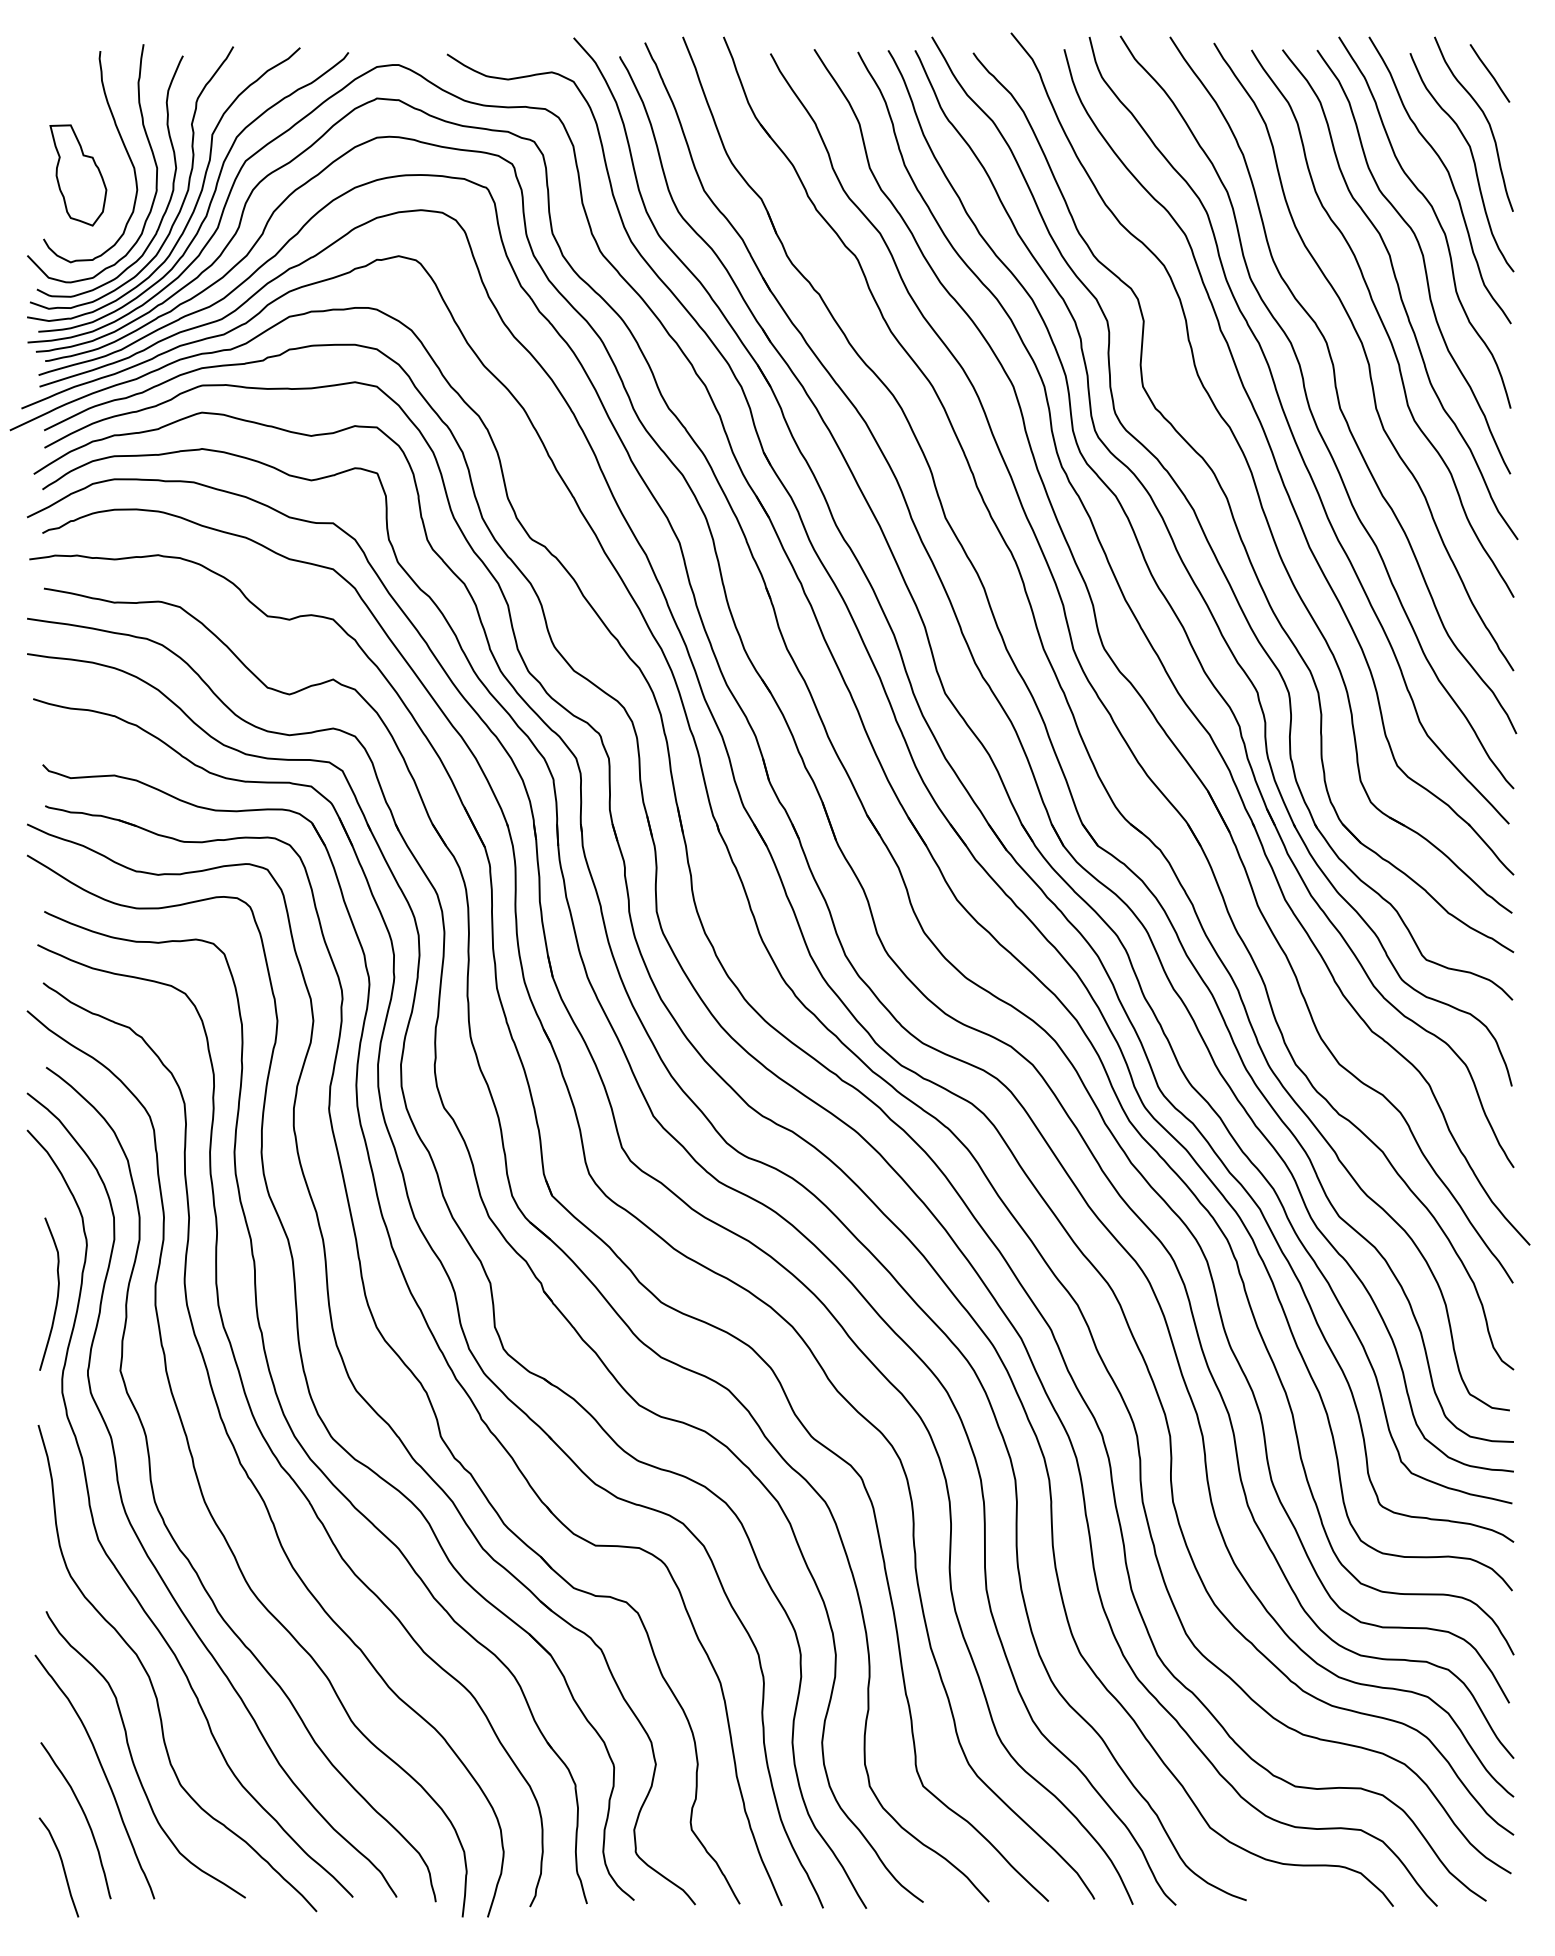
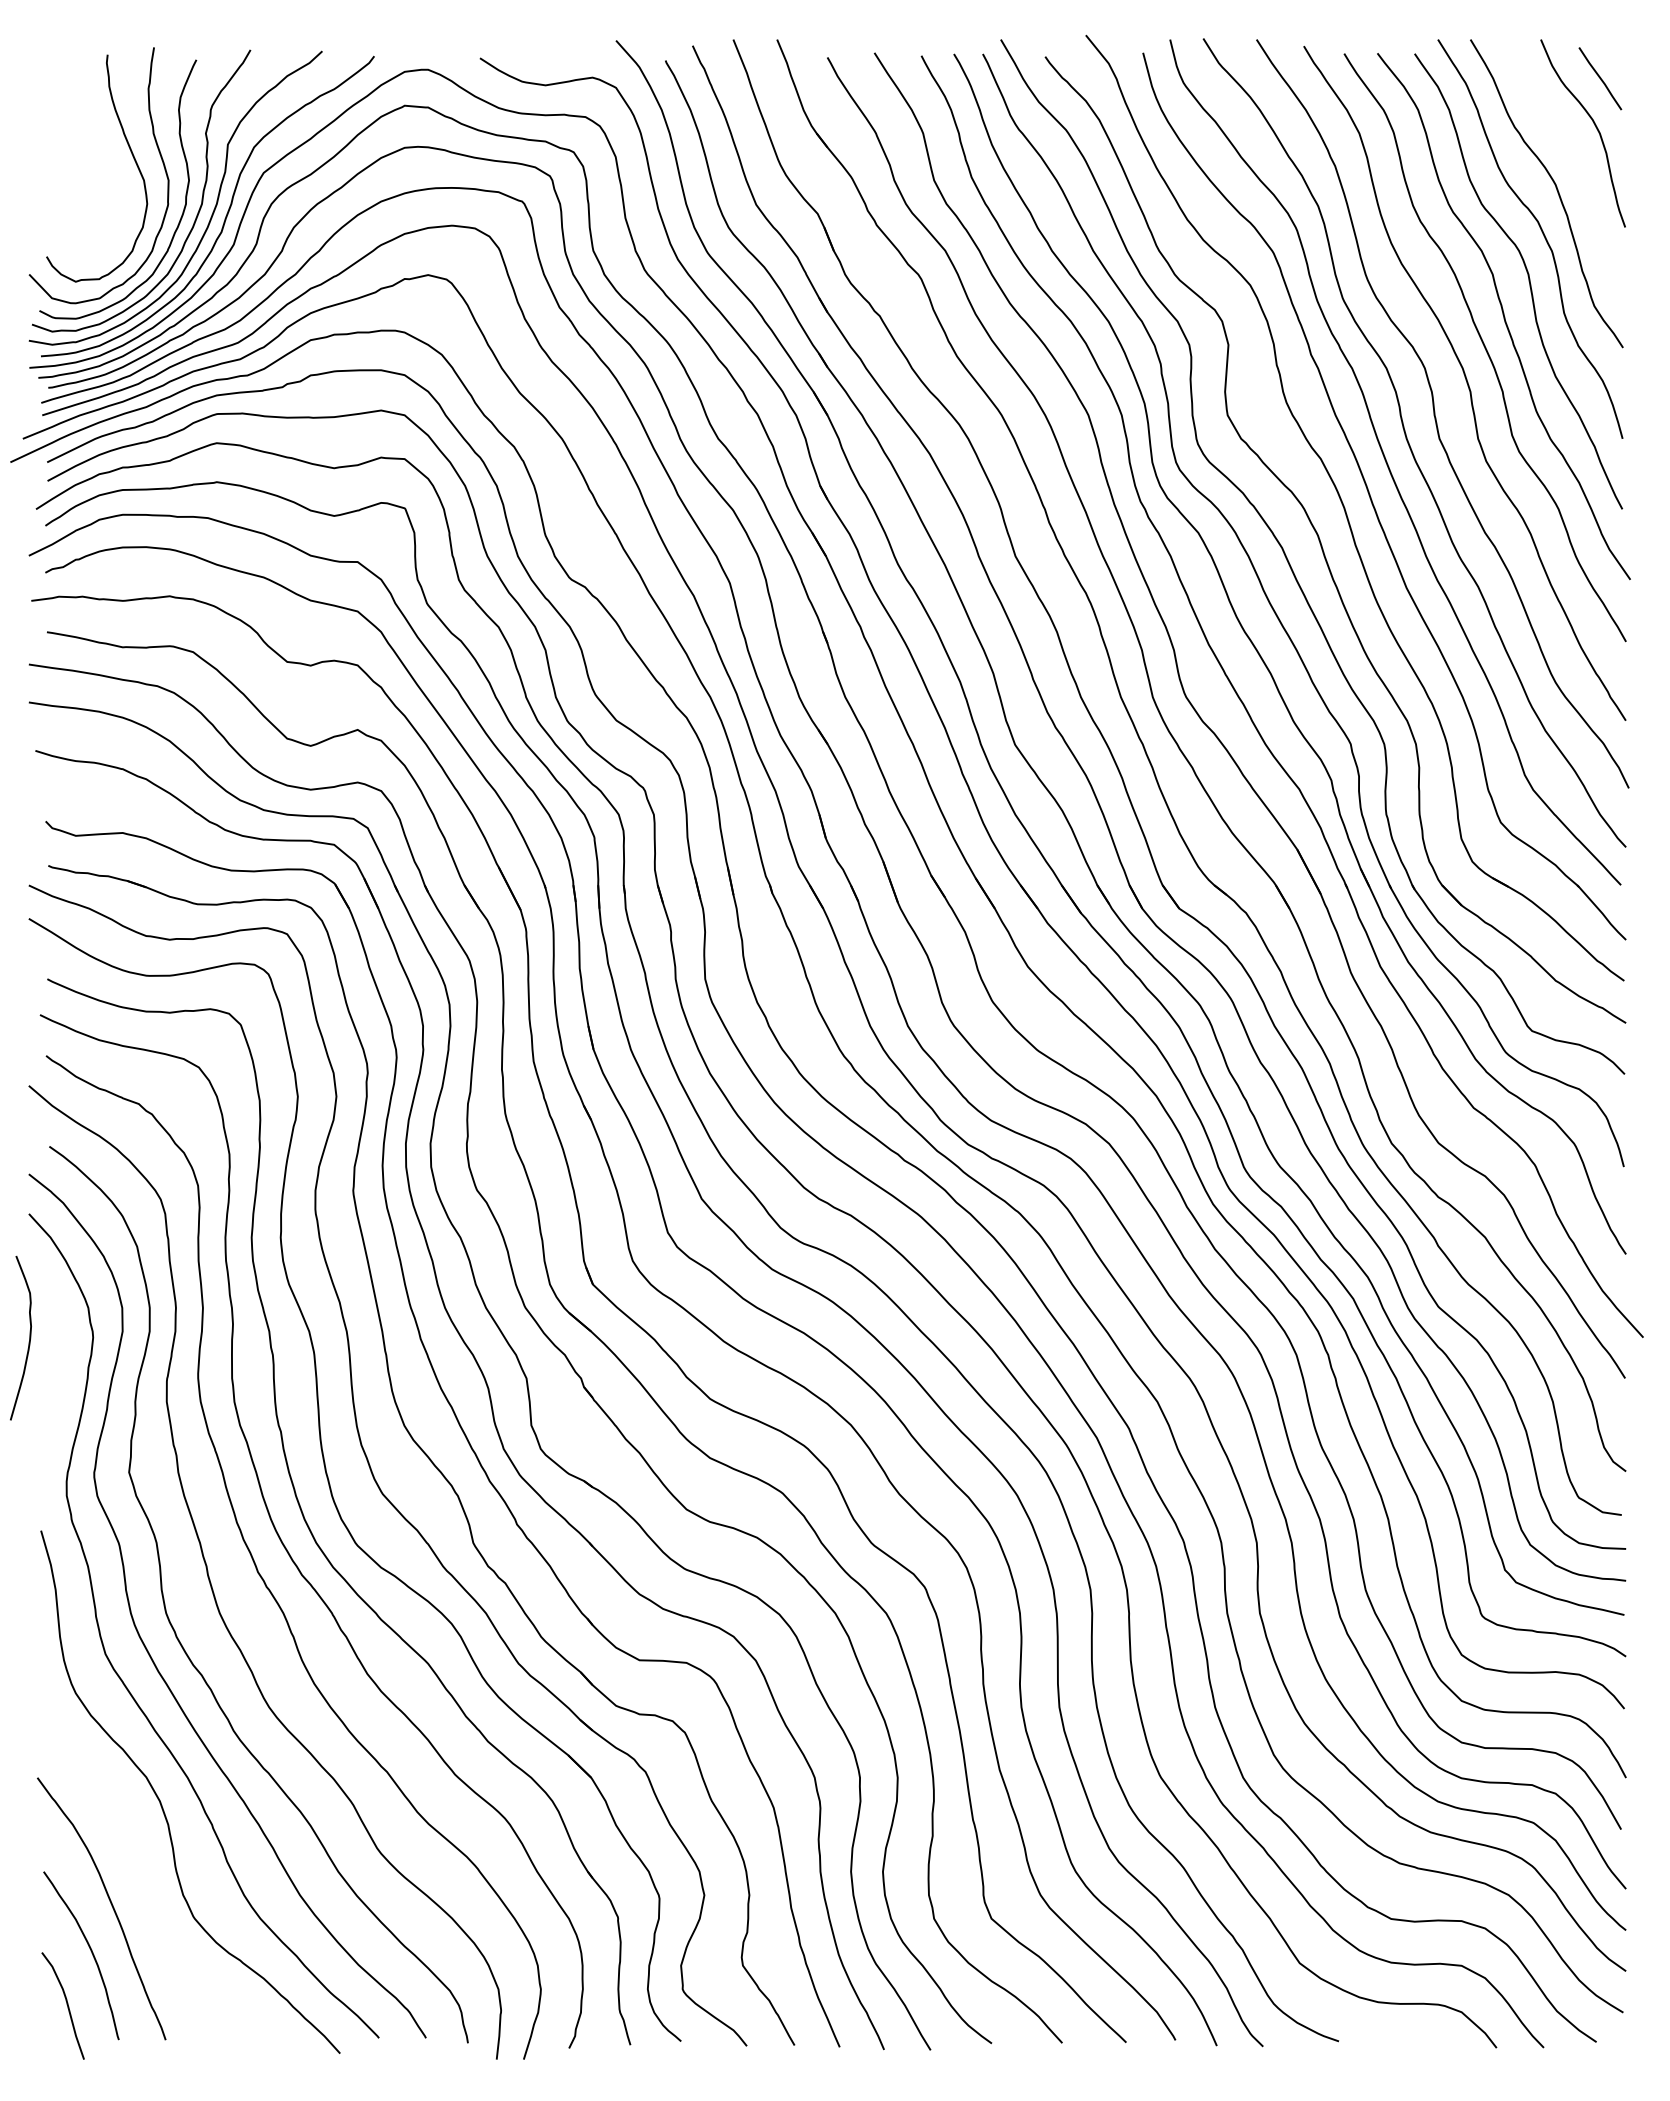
curve: (1472, 159) -> (1581, 171), removed
part: (77, 175) -> (83, 188), removed
curve: (57, 1293) -> (29, 1337), moved
curve: (132, 1758) -> (142, 1888), removed

